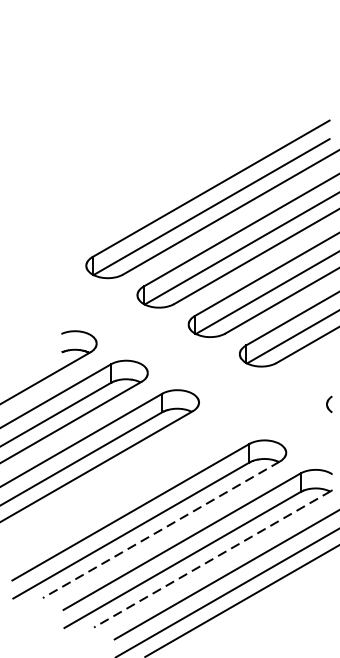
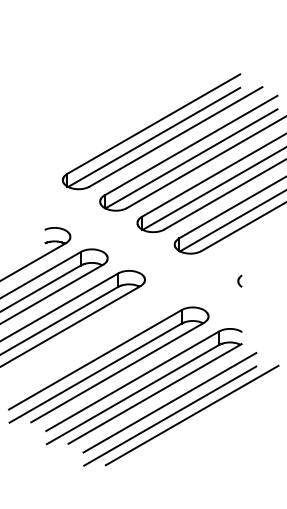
line: (161, 529) -> (117, 372), dashed -> solid
line: (212, 559) -> (154, 394), dashed -> solid

